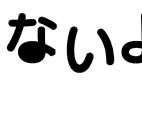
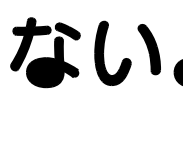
part: (90, 49) -> (127, 53), moved

